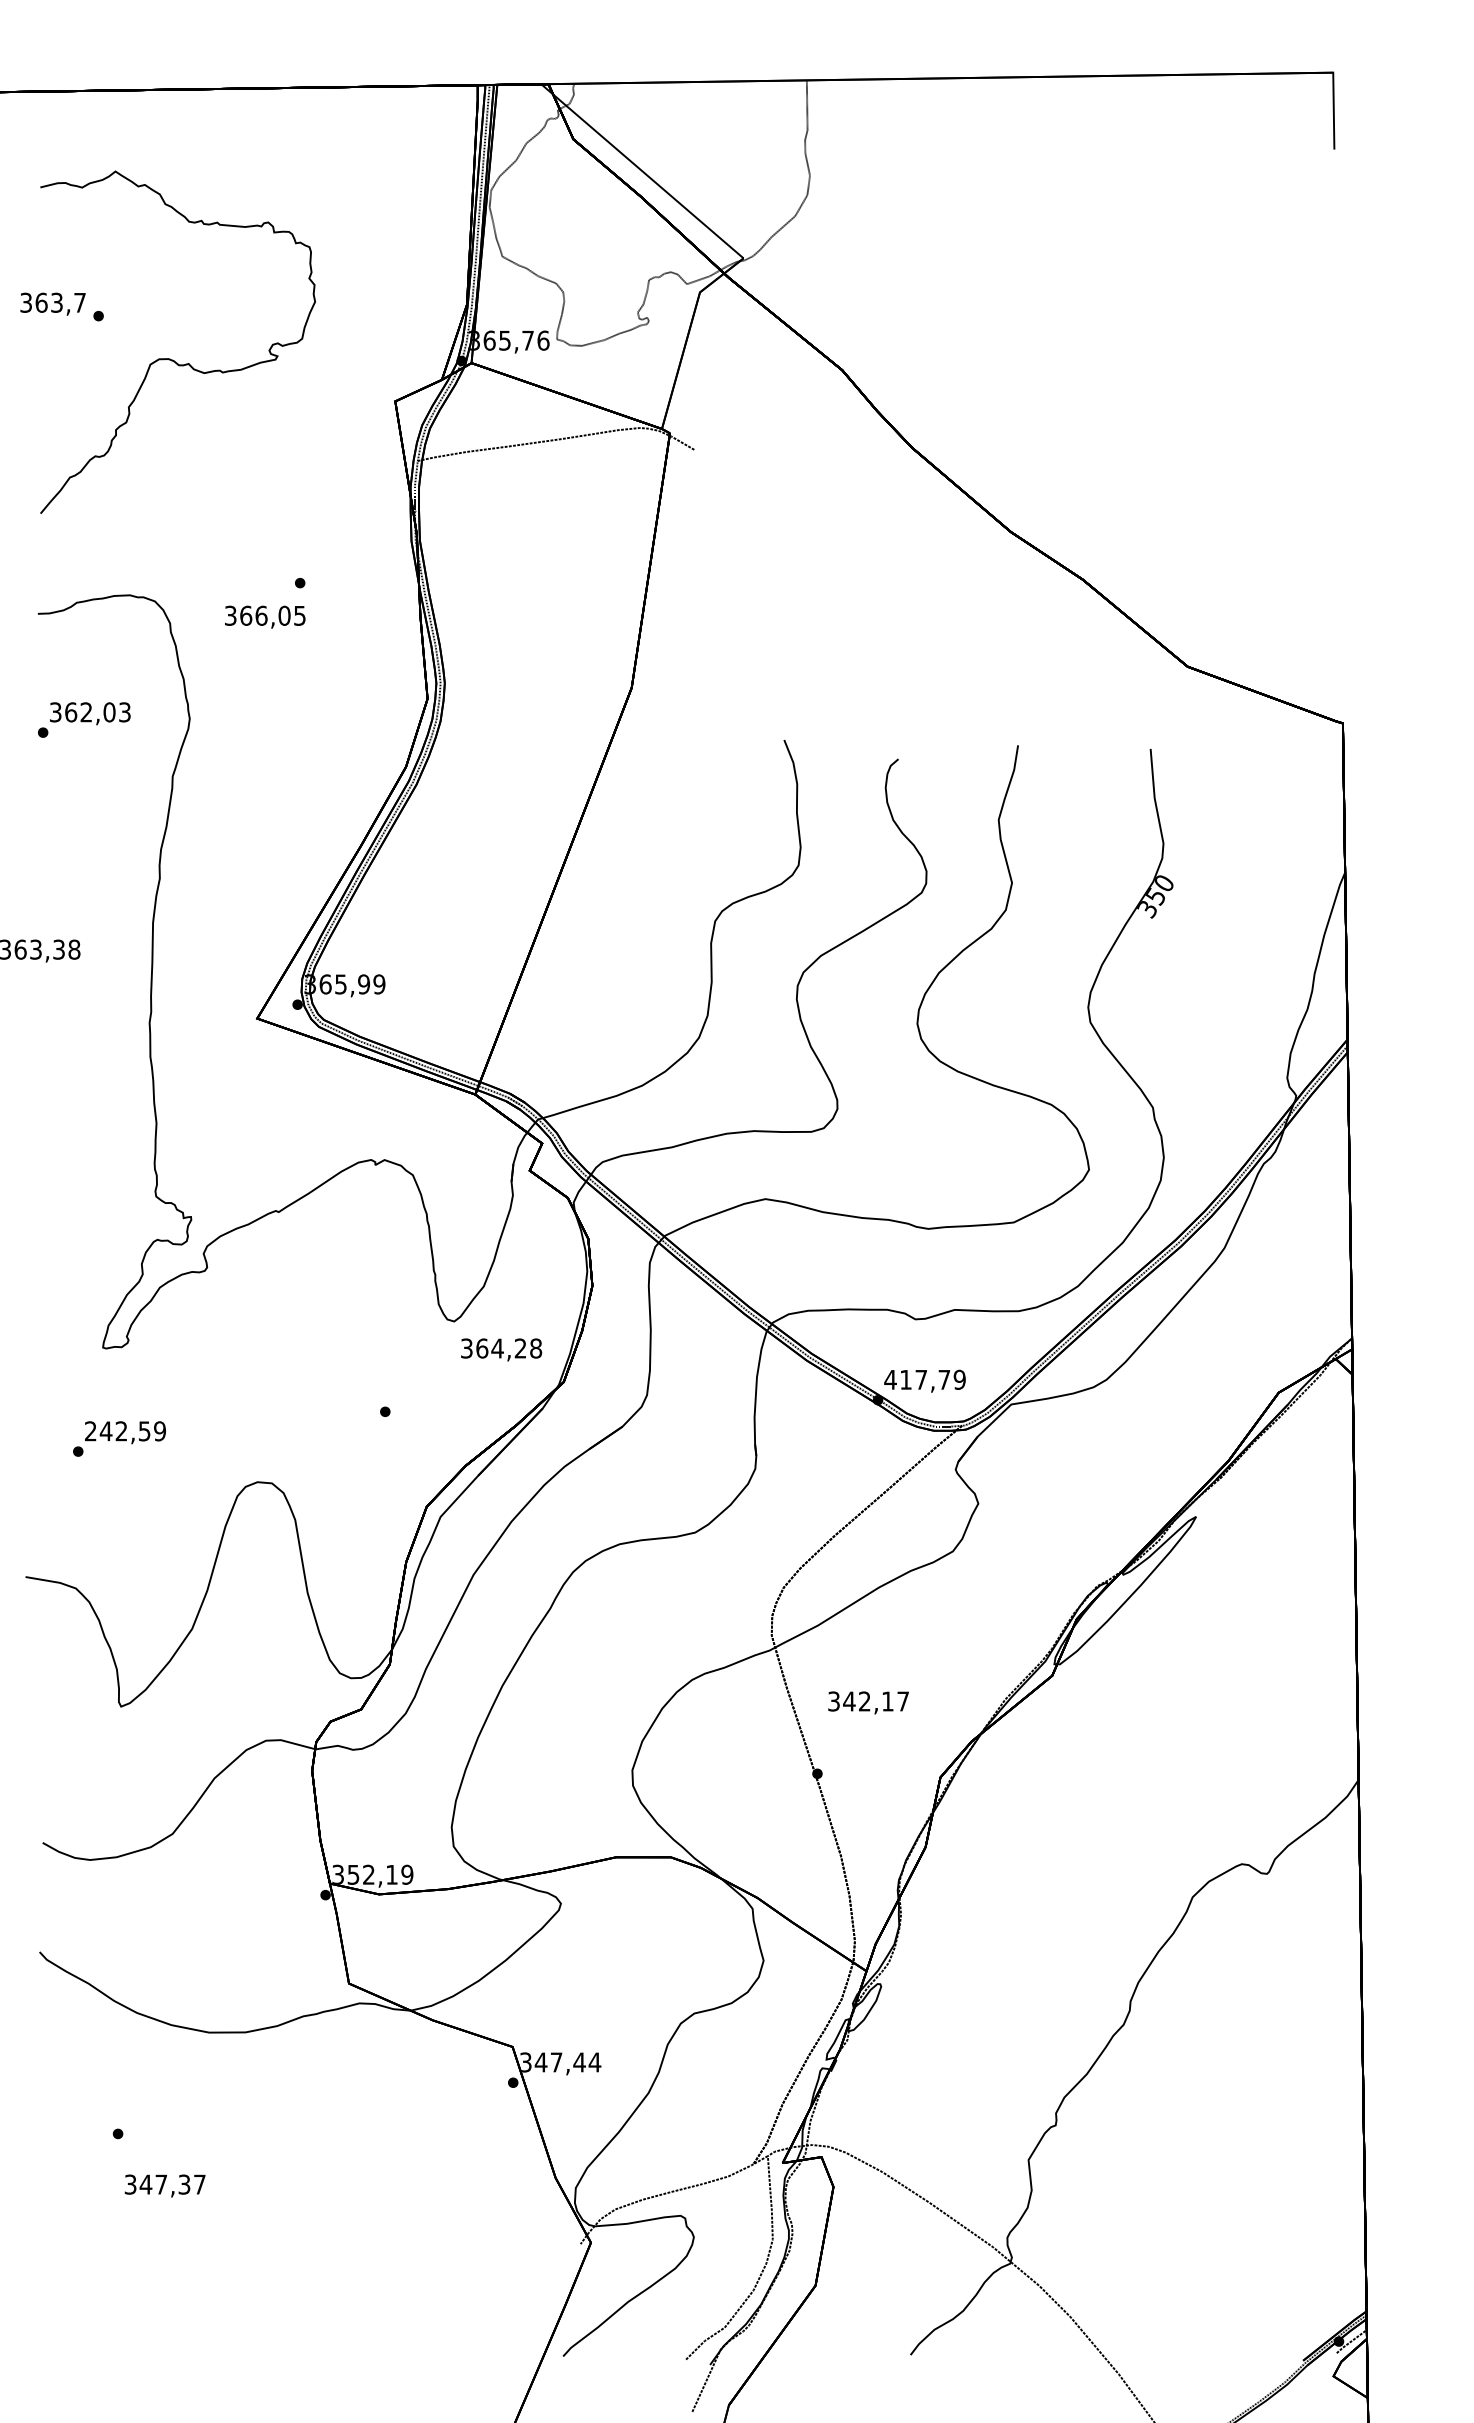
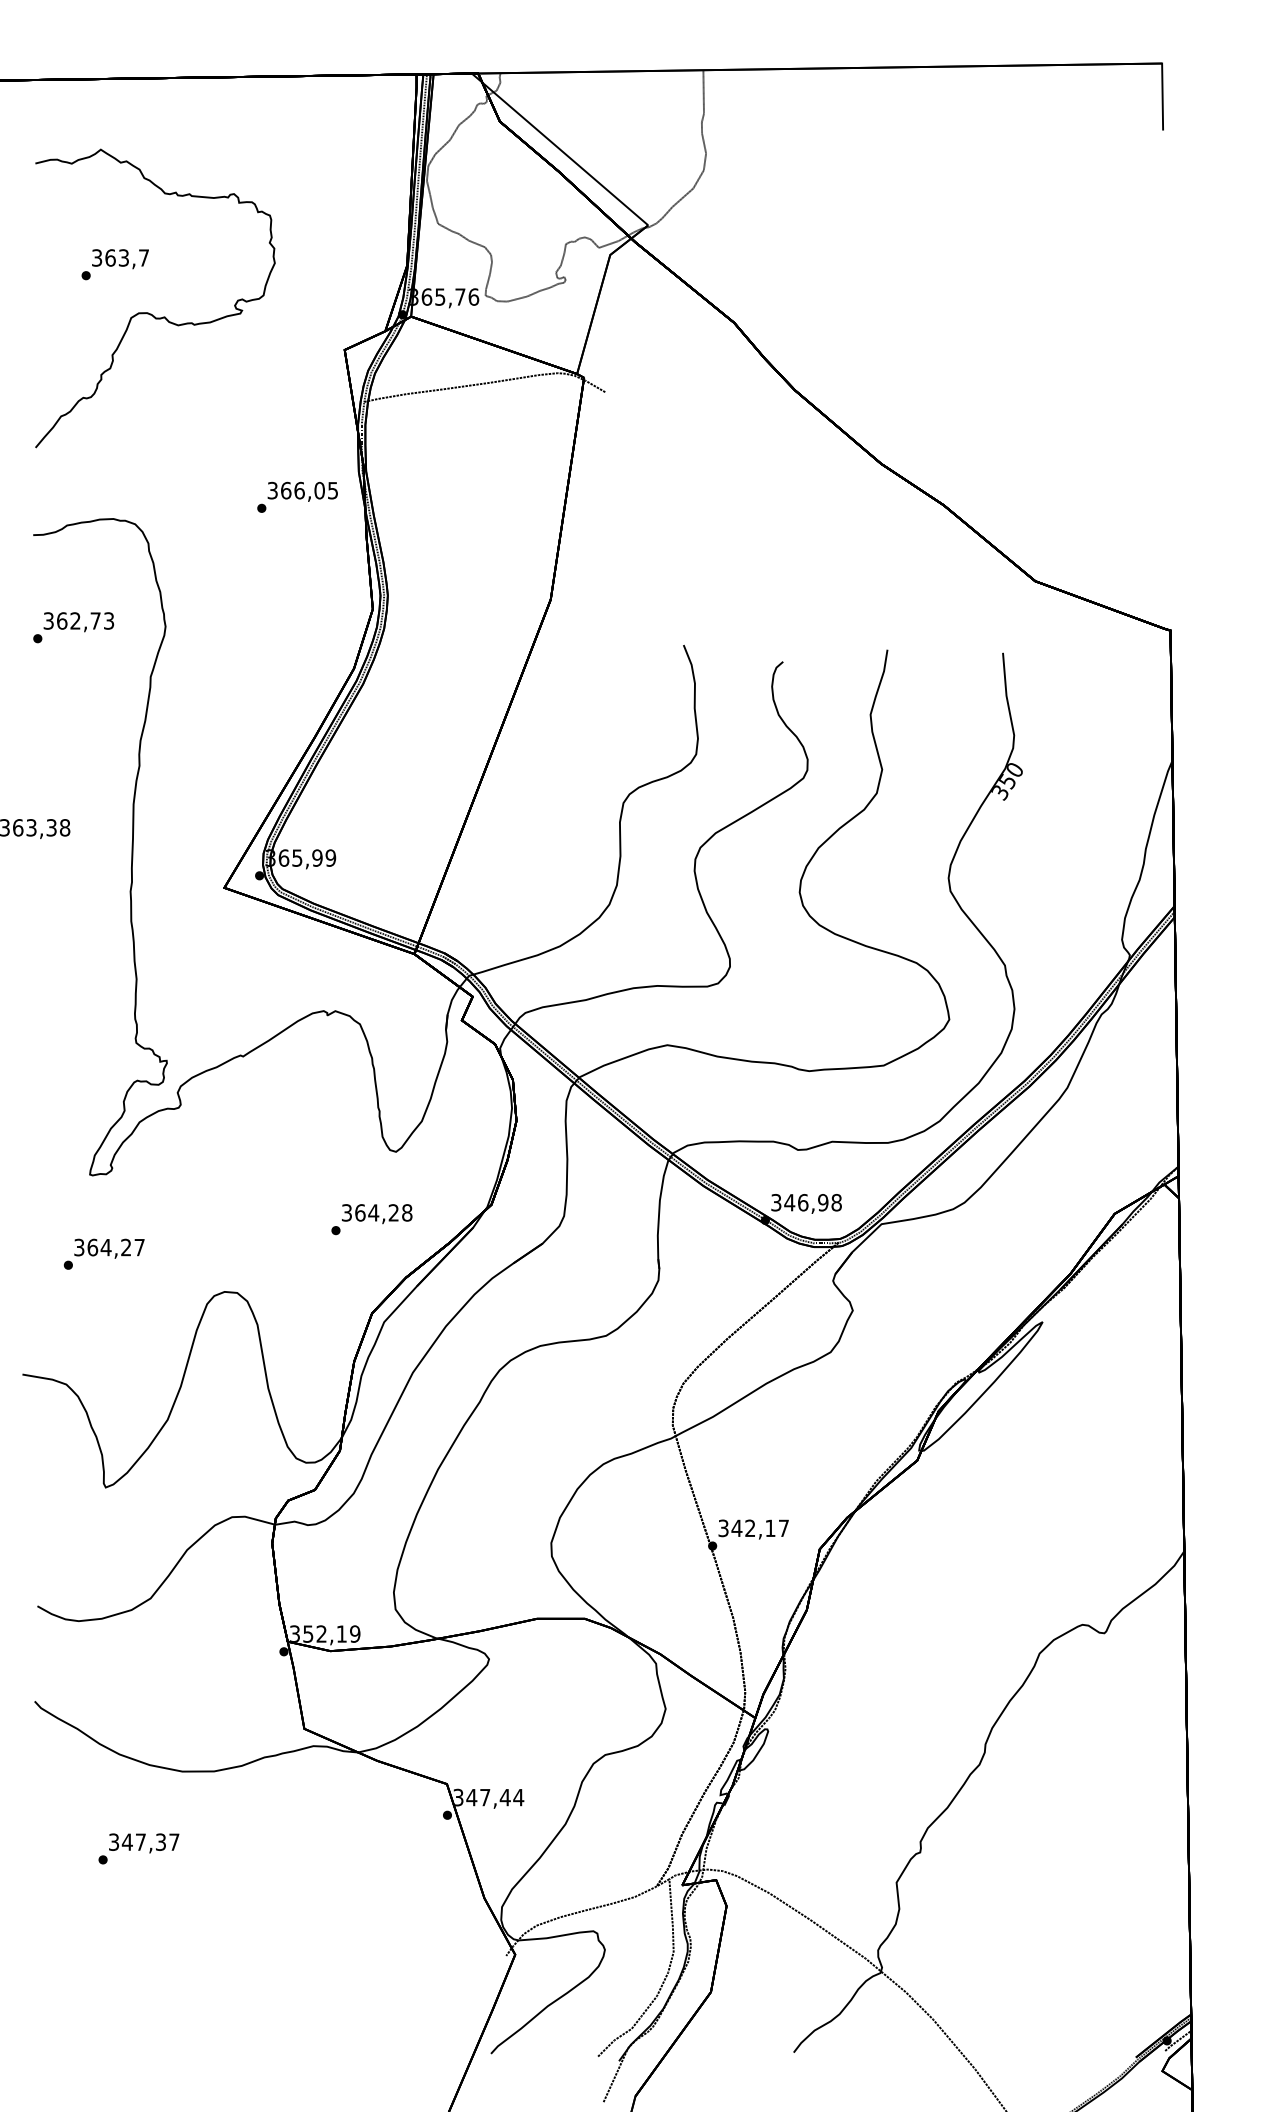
text: (52, 303) -> (120, 258), moved
text: (265, 616) -> (303, 491), moved
text: (109, 712) -> (95, 621), 362,03 -> 362,73
text: (501, 1349) -> (377, 1213), moved
text: (924, 1379) -> (805, 1202), 417,79 -> 346,98
text: (125, 1431) -> (109, 1247), 242,59 -> 364,27
text: (868, 1702) -> (753, 1529), moved
text: (164, 2185) -> (143, 1842), moved

